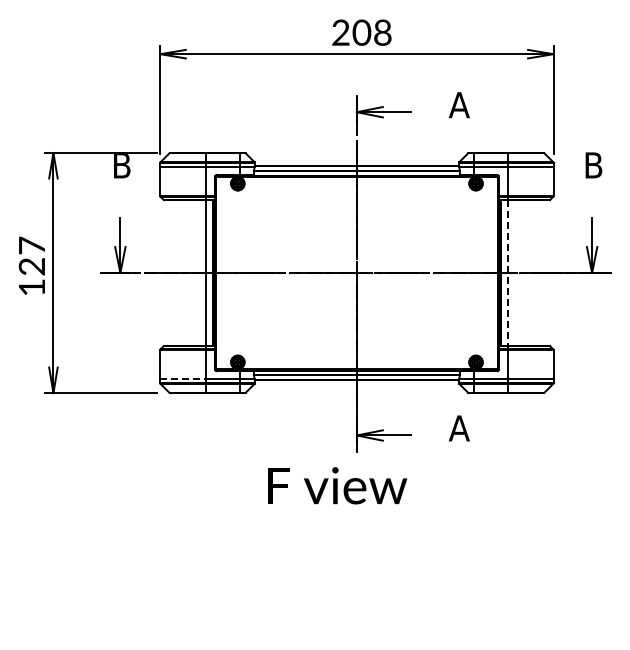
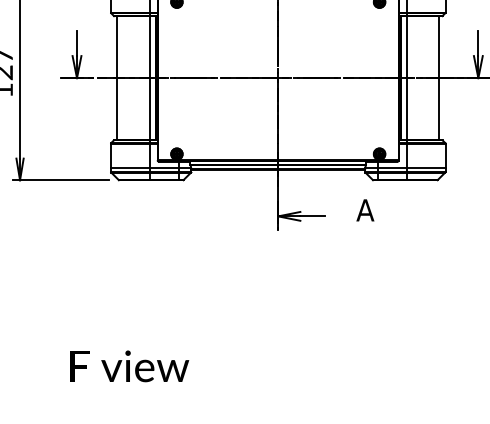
line: (167, 272) -> (117, 77), added
line: (545, 272) -> (438, 77), added
line: (508, 273) -> (407, 78), dashed -> solid
line: (183, 378) -> (130, 167), dashed -> solid
text: (337, 485) -> (129, 366), moved

